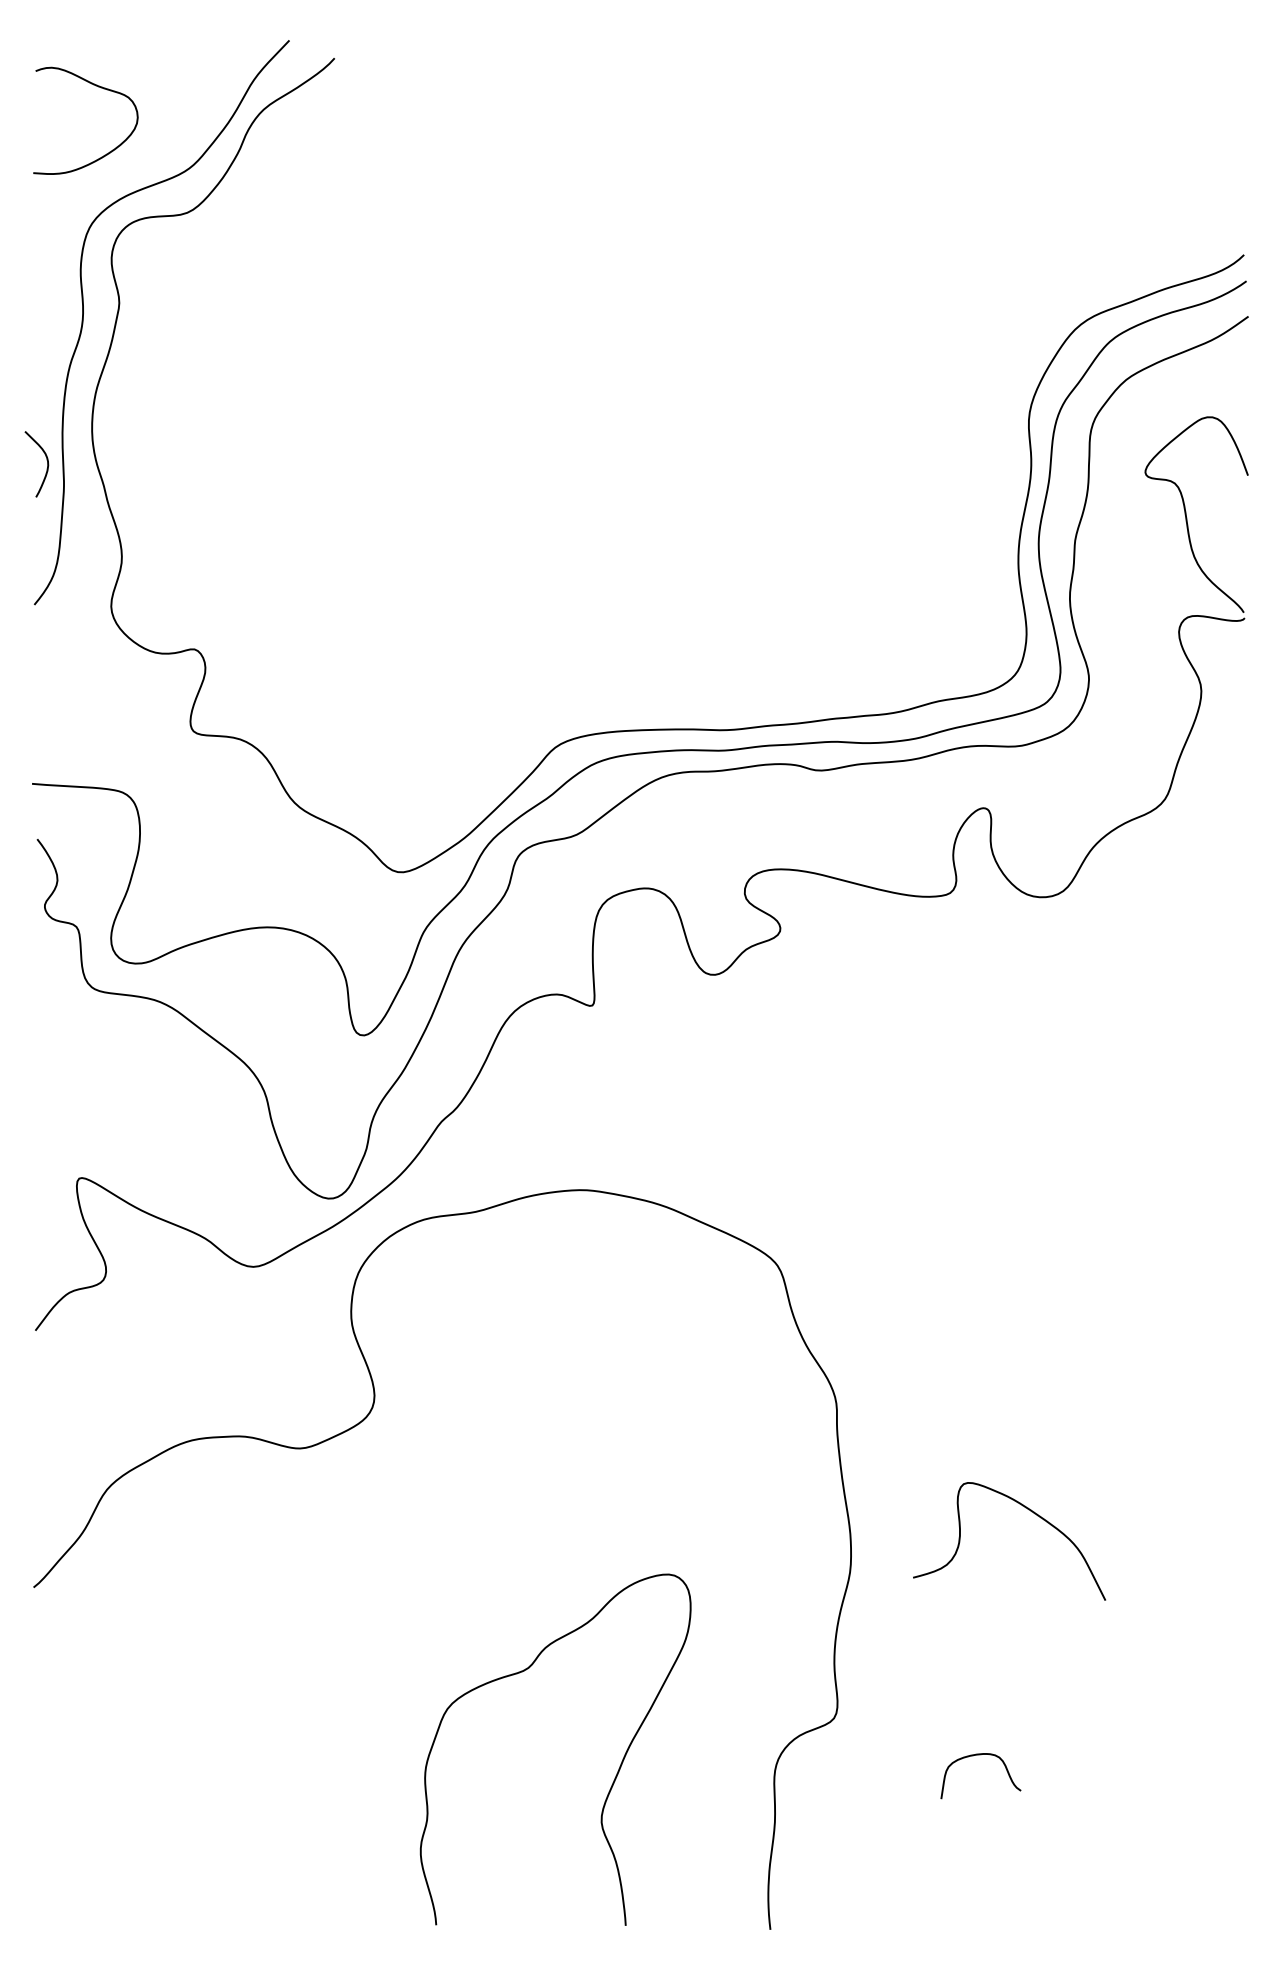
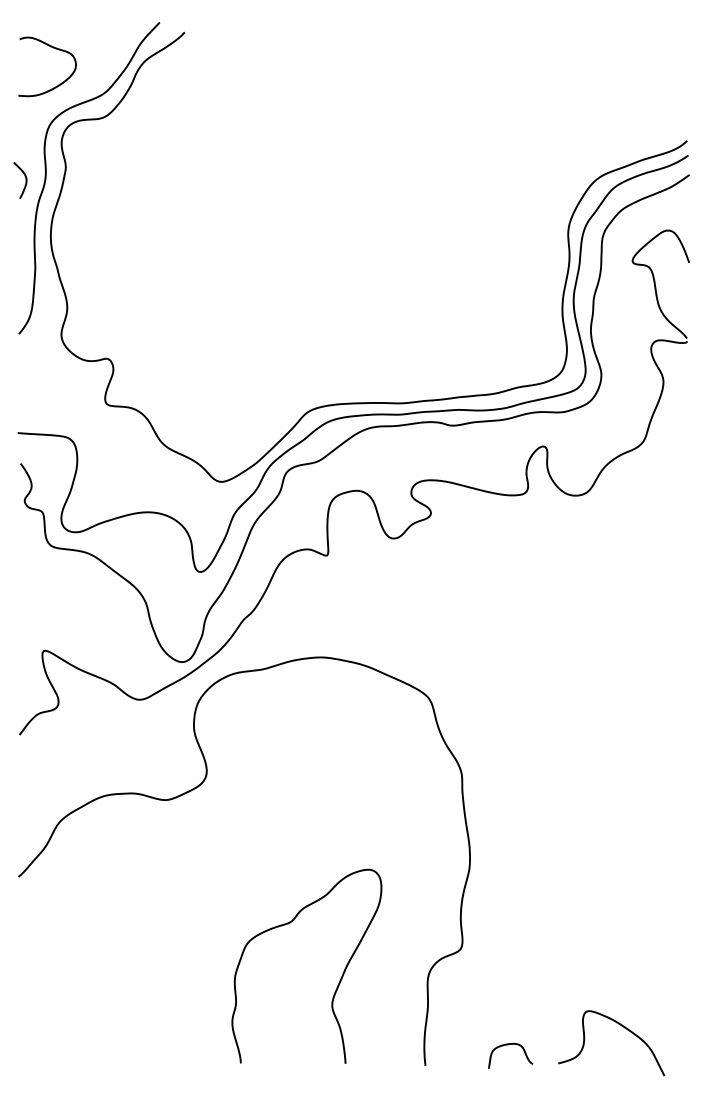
curve: (46, 464) -> (25, 180), moved
curve: (1027, 1510) -> (621, 1026), moved
curve: (976, 1756) -> (508, 1045), moved

